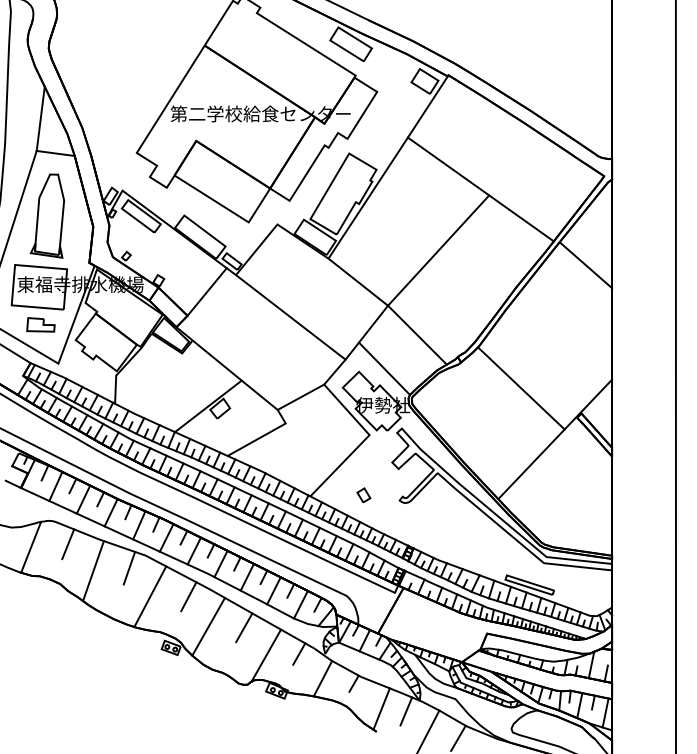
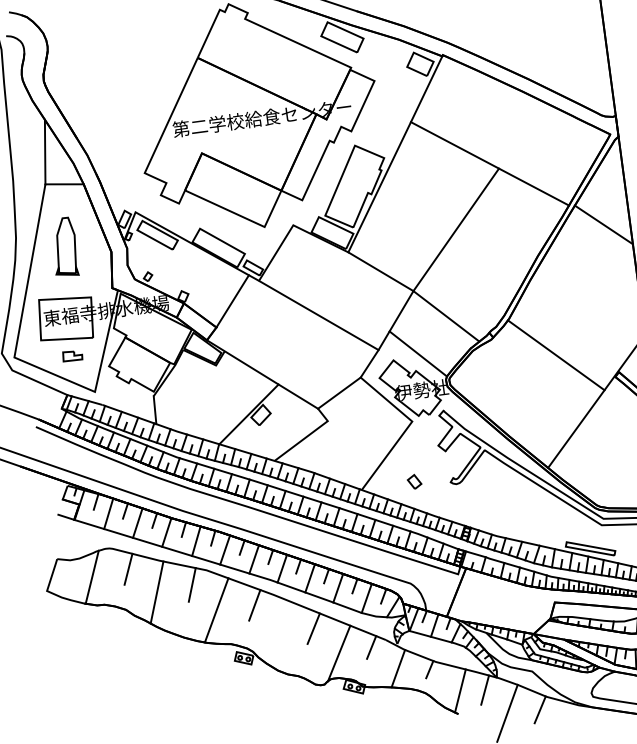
part: (46, 215) -> (63, 246), size x0.7
part: (40, 324) -> (72, 355), size x0.7
line: (208, 626) -> (278, 632), removed

